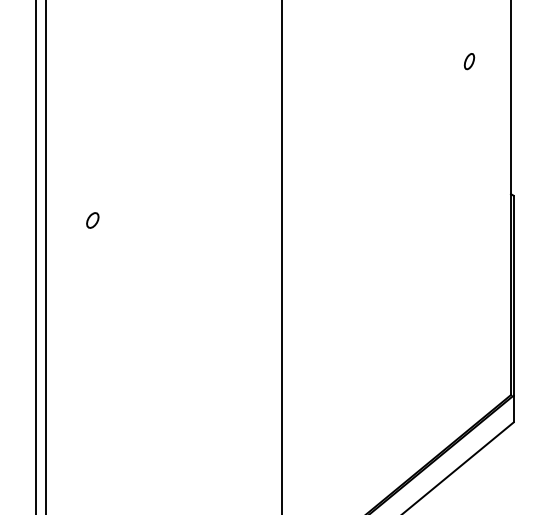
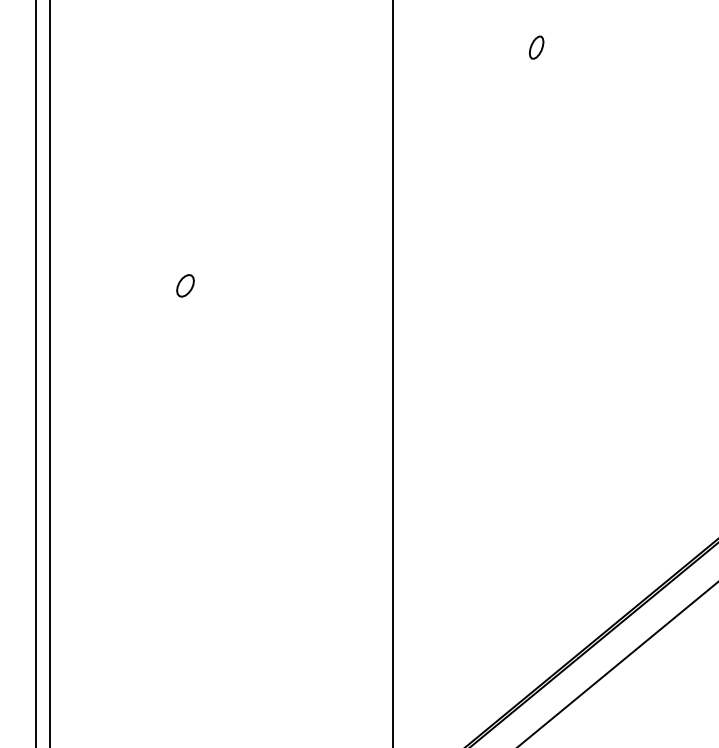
part: (469, 61) -> (536, 47), moved
part: (92, 220) -> (185, 285), moved

